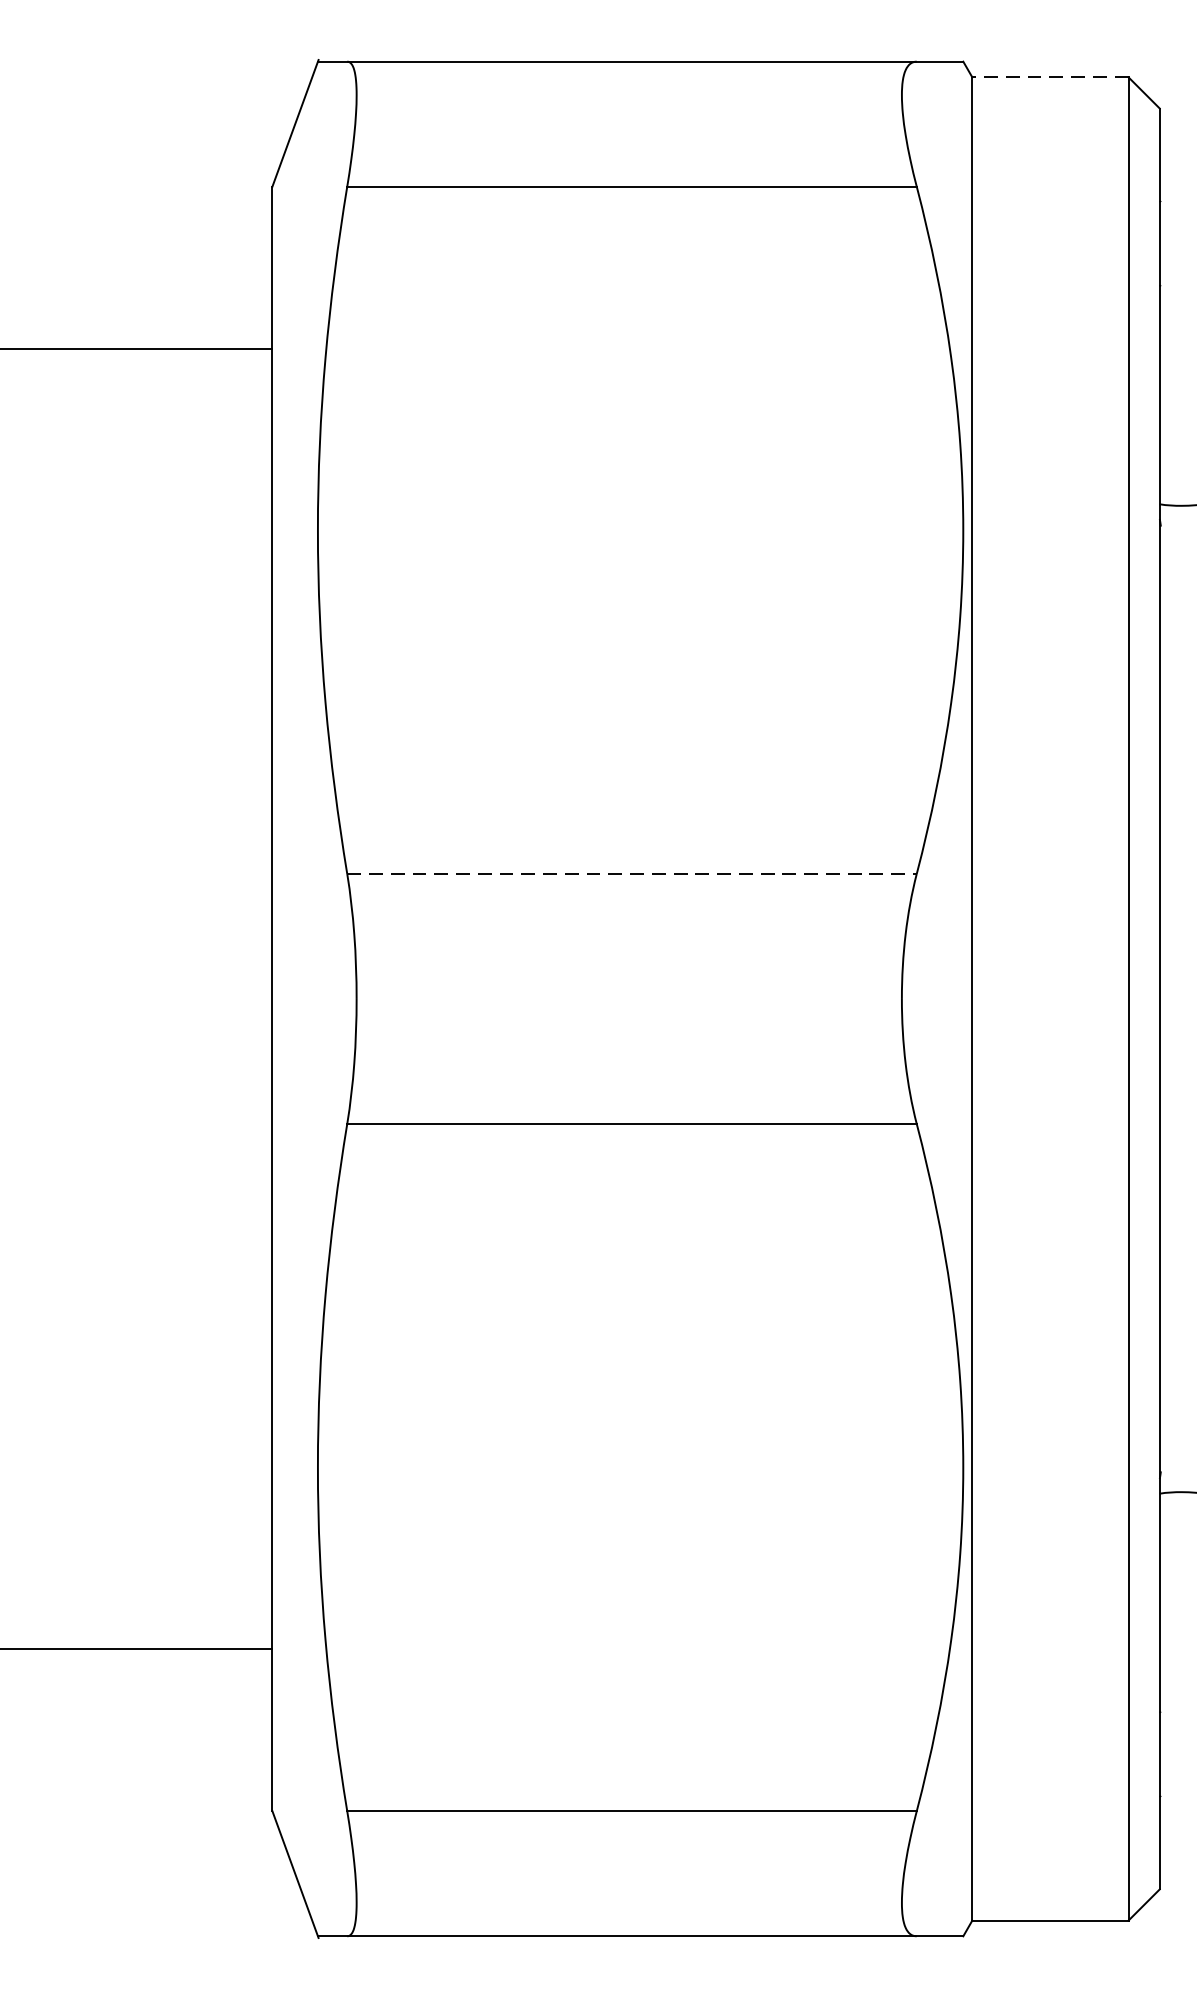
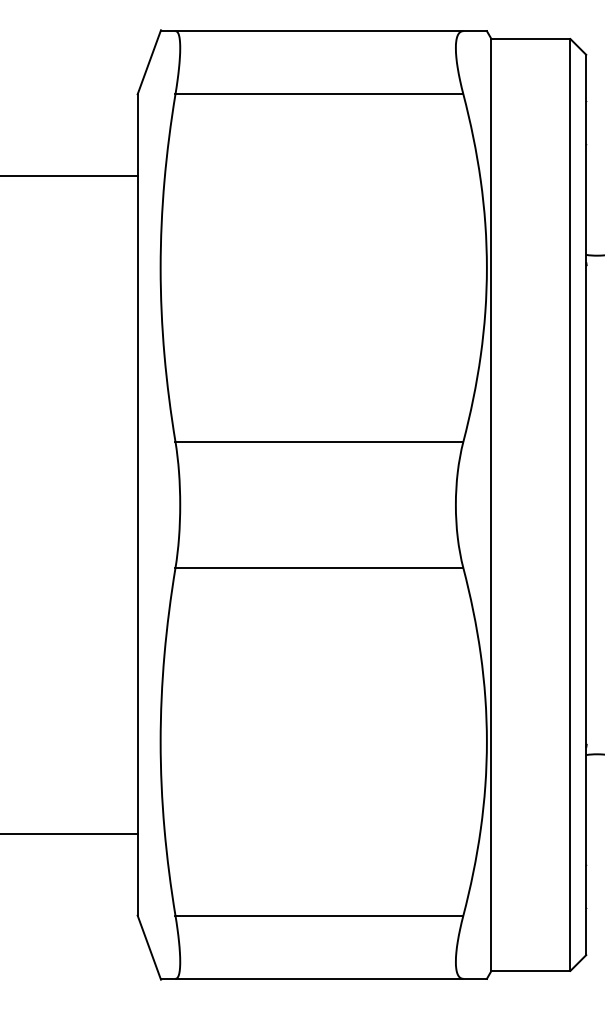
line: (1049, 78) -> (530, 39), dashed -> solid
line: (632, 873) -> (319, 441), dashed -> solid

